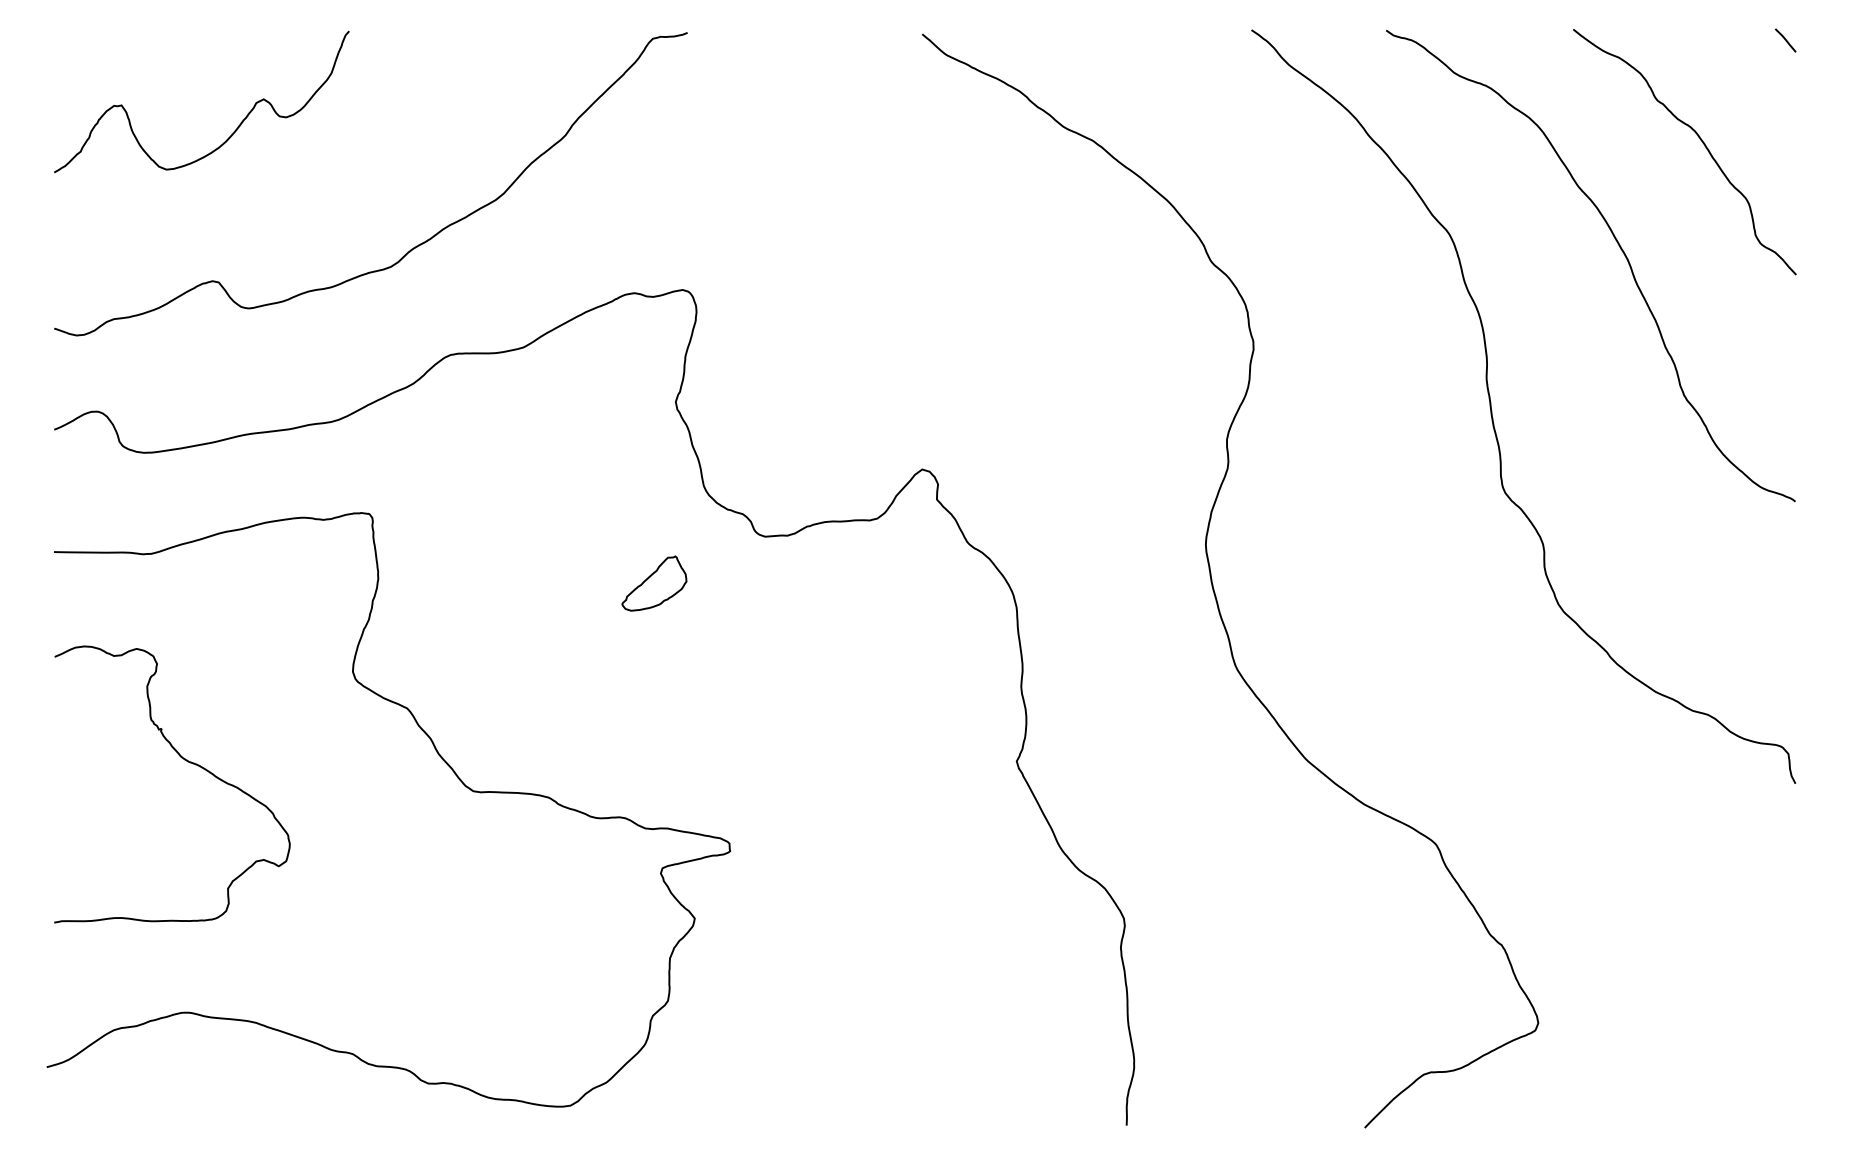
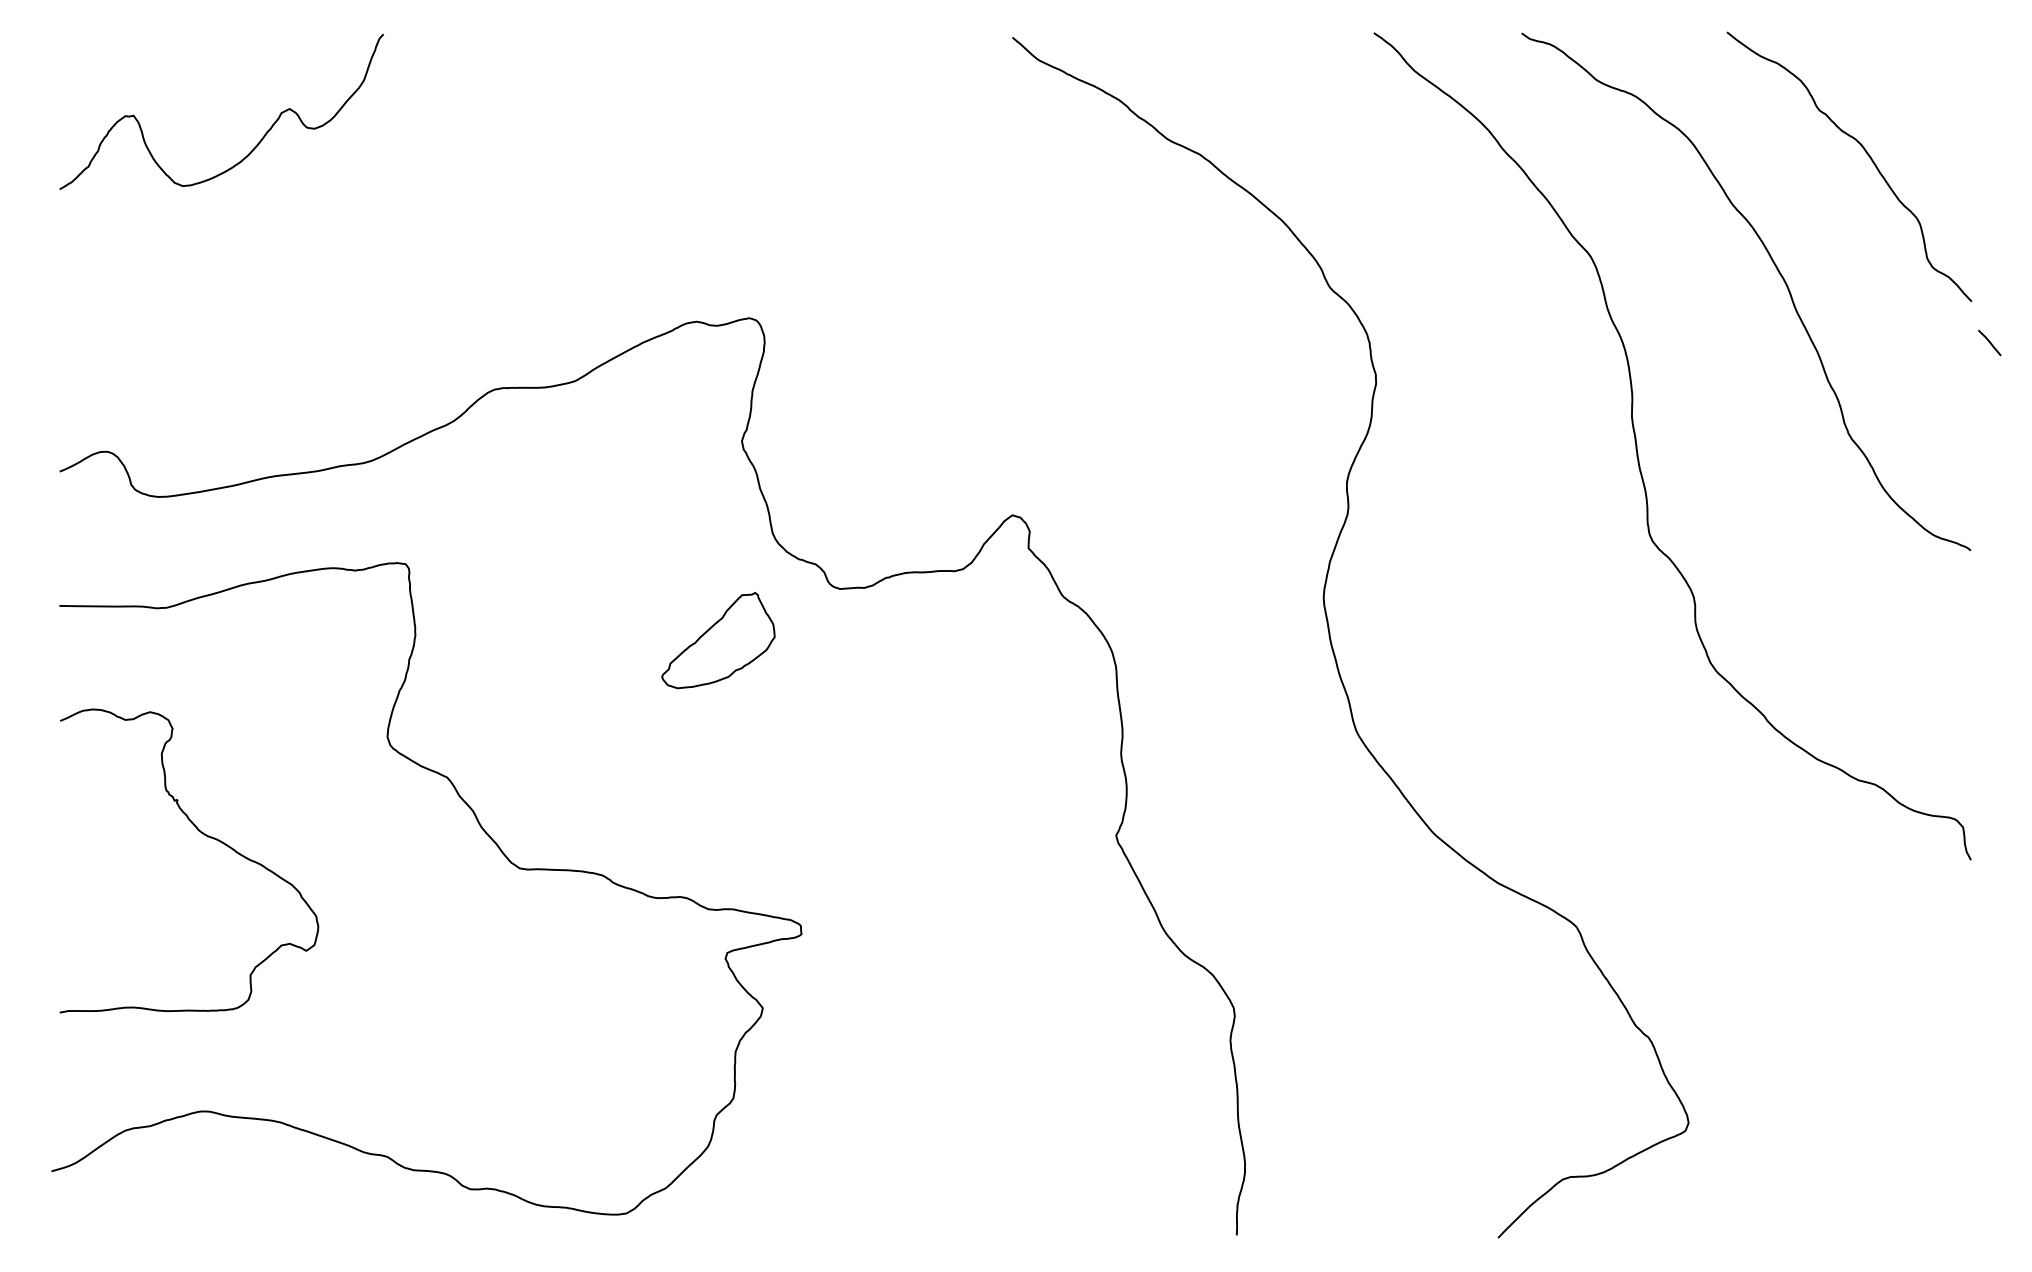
line: (1785, 40) -> (1989, 342), moved
curve: (411, 248) -> (451, 272), removed
part: (654, 583) -> (718, 640), size x1.6

